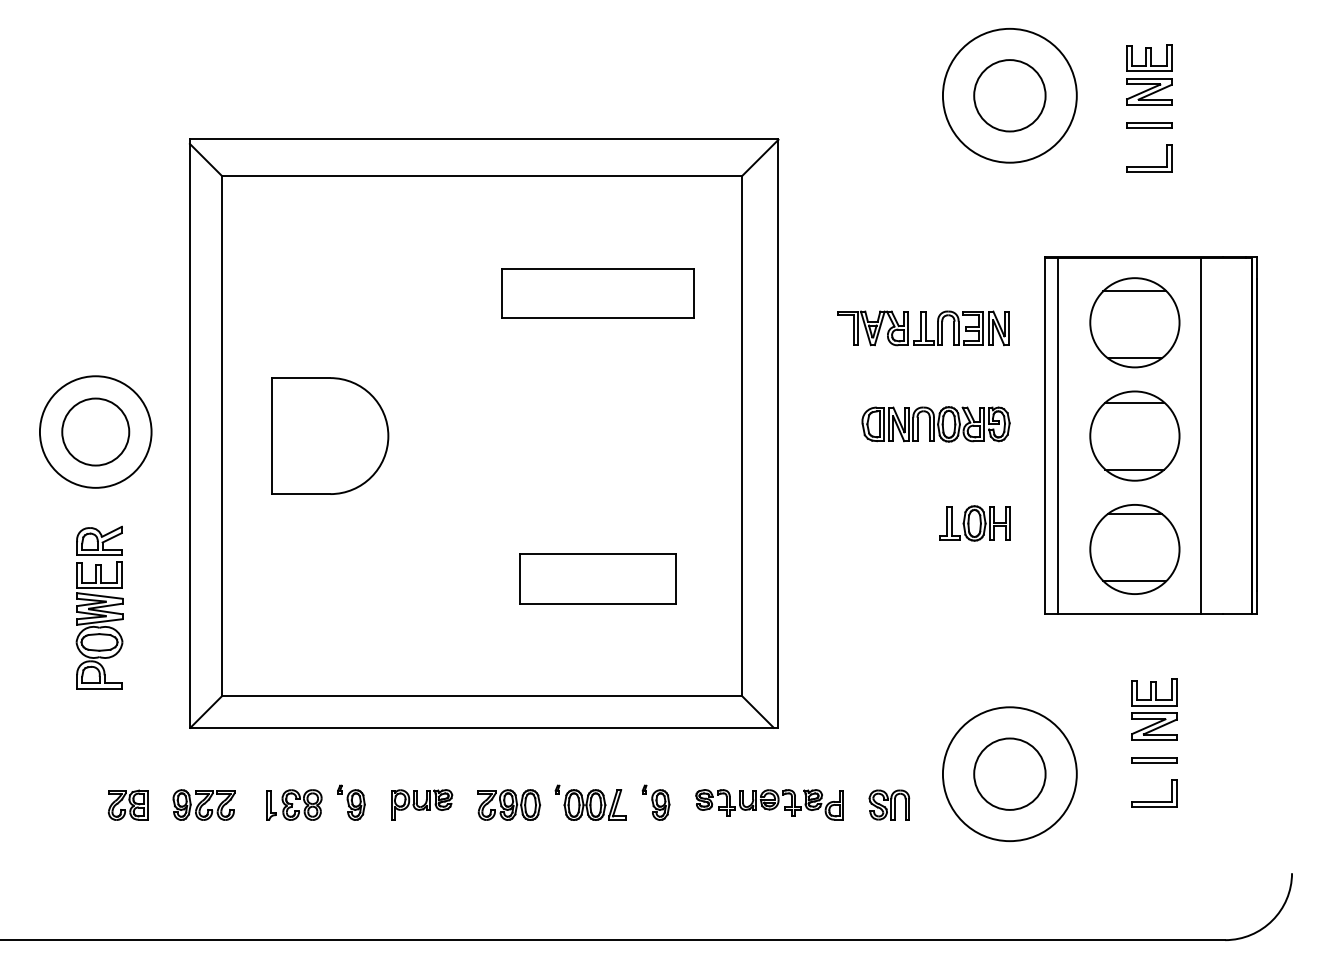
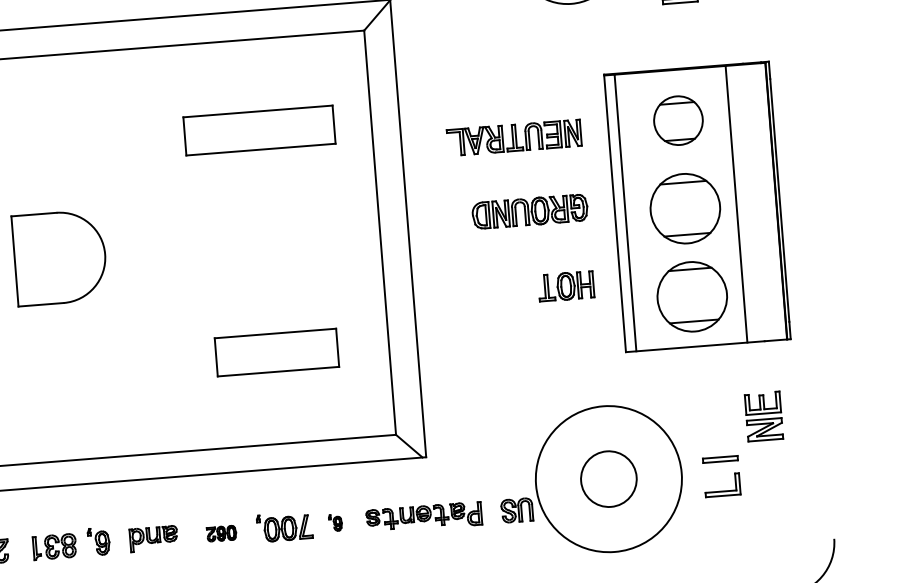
part: (1134, 322) -> (678, 120), size x0.7
part: (1154, 709) -> (763, 416), moved
circle: (1009, 774) -> (608, 479), size x1.4
part: (655, 802) -> (335, 522), size x0.6
part: (509, 804) -> (221, 533), size x0.6

